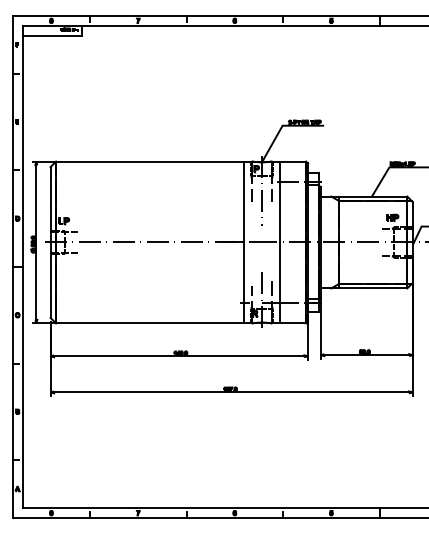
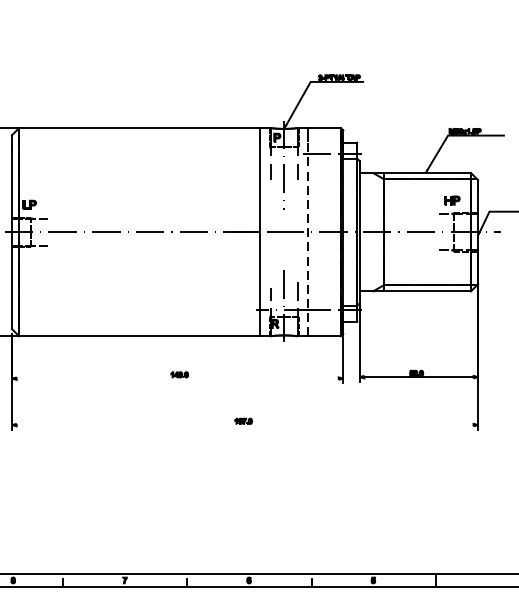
line: (280, 247) -> (307, 238), solid -> dashed
line: (179, 356) -> (177, 378), removed
line: (231, 392) -> (244, 425), removed

